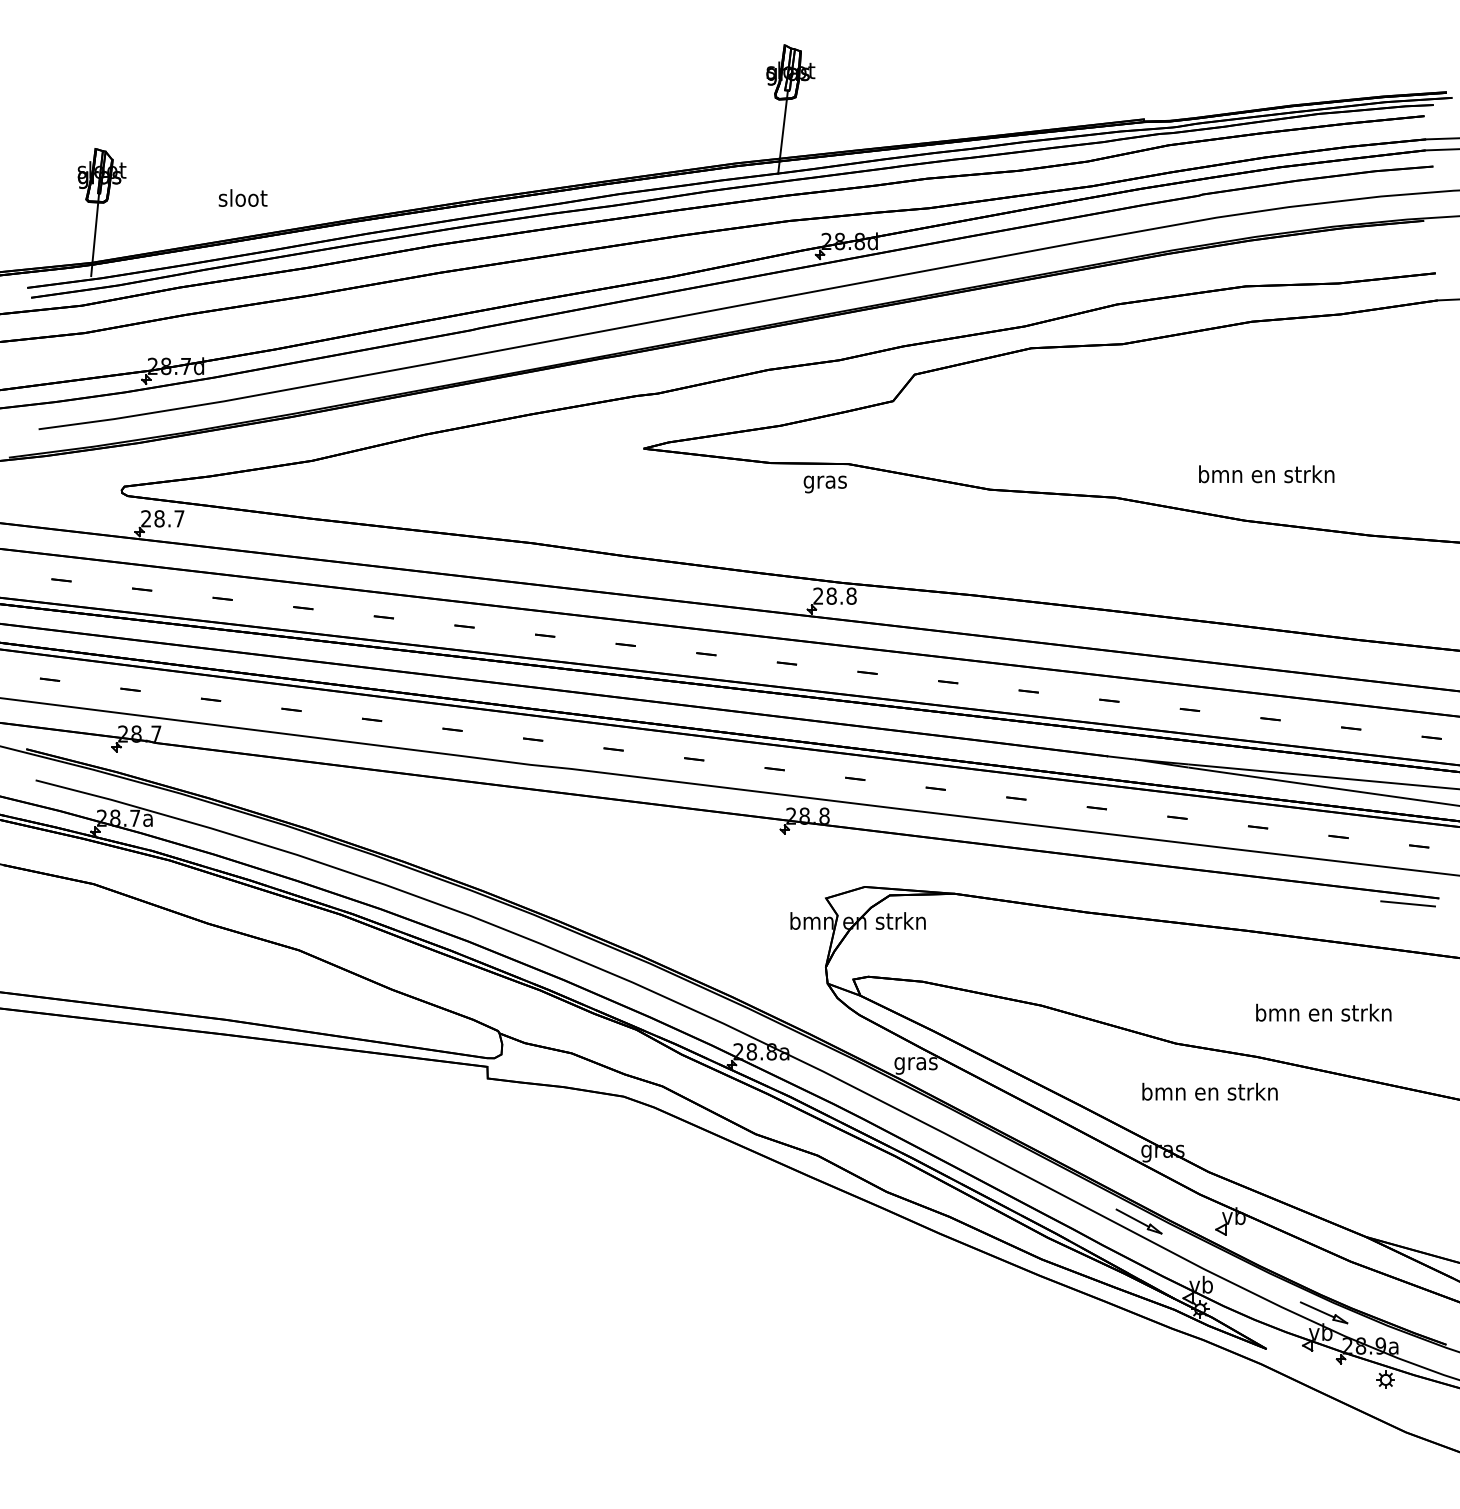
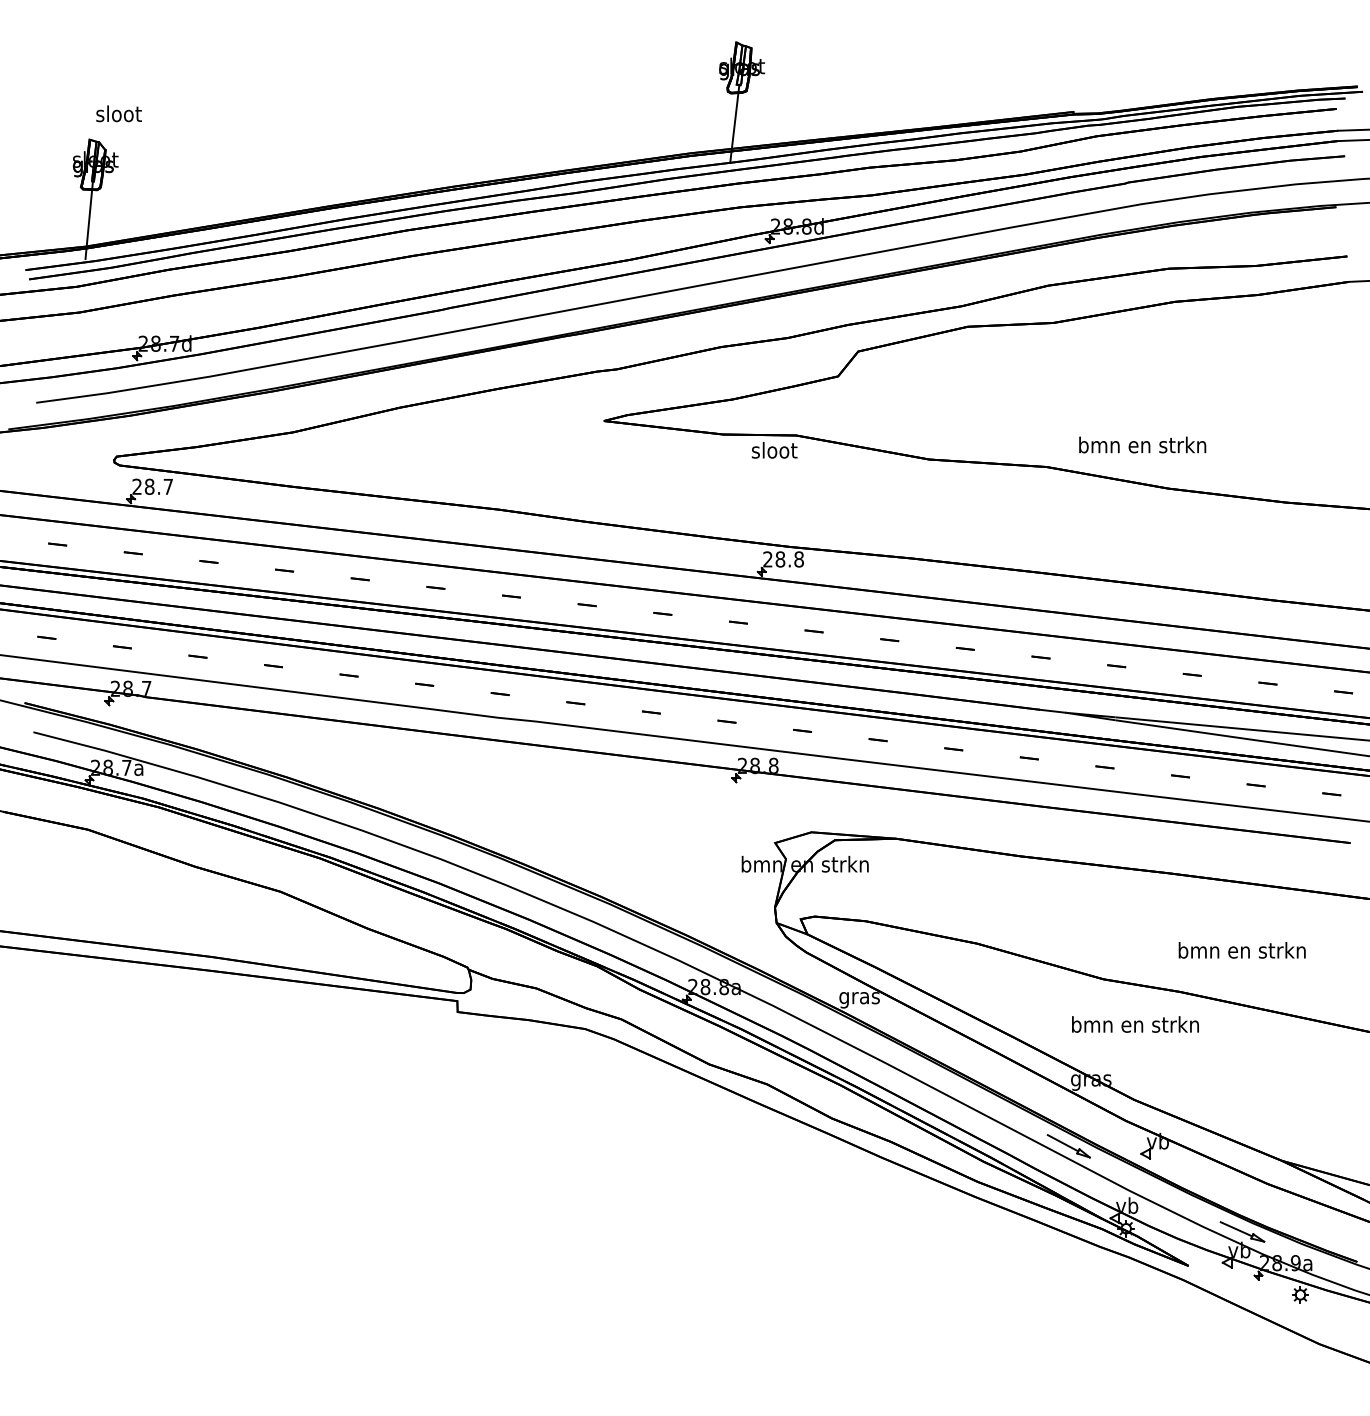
text: (242, 197) -> (118, 113), moved
text: (1266, 473) -> (1142, 444), moved
text: (825, 482) -> (774, 452), gras -> sloot
line: (1408, 903) -> (1321, 847), removed

